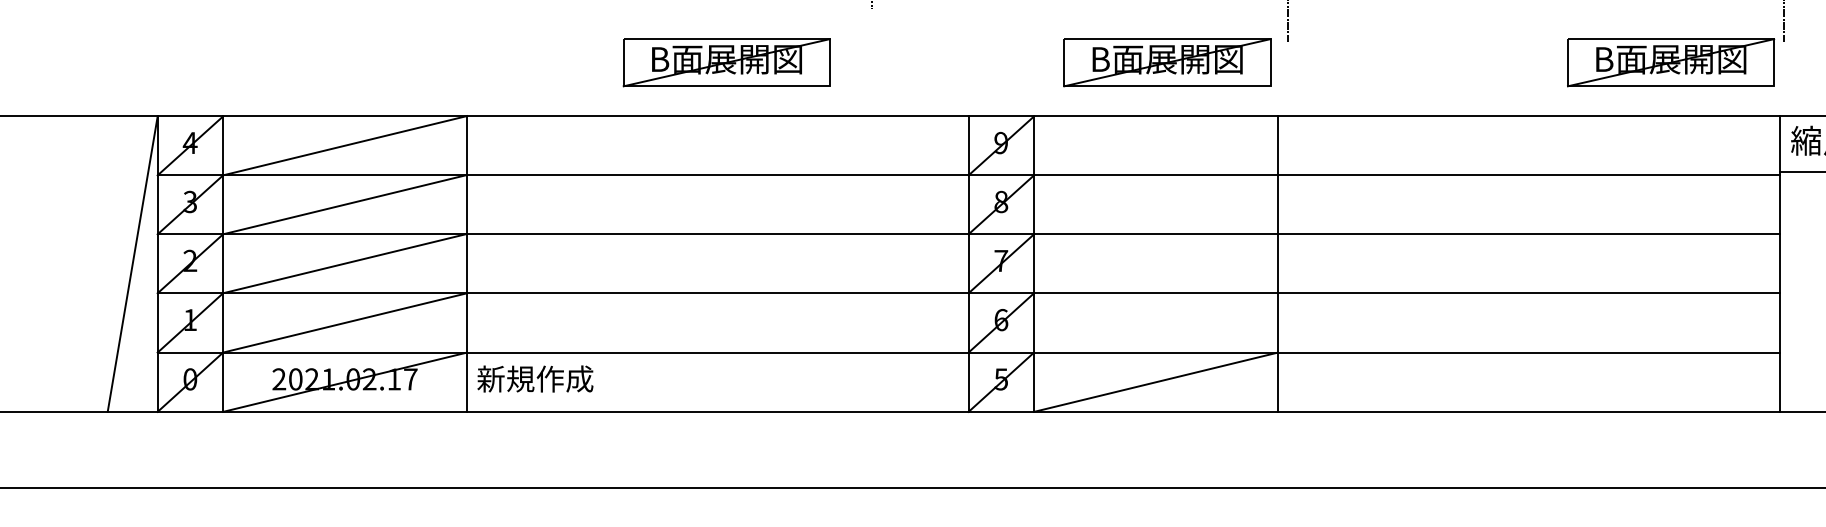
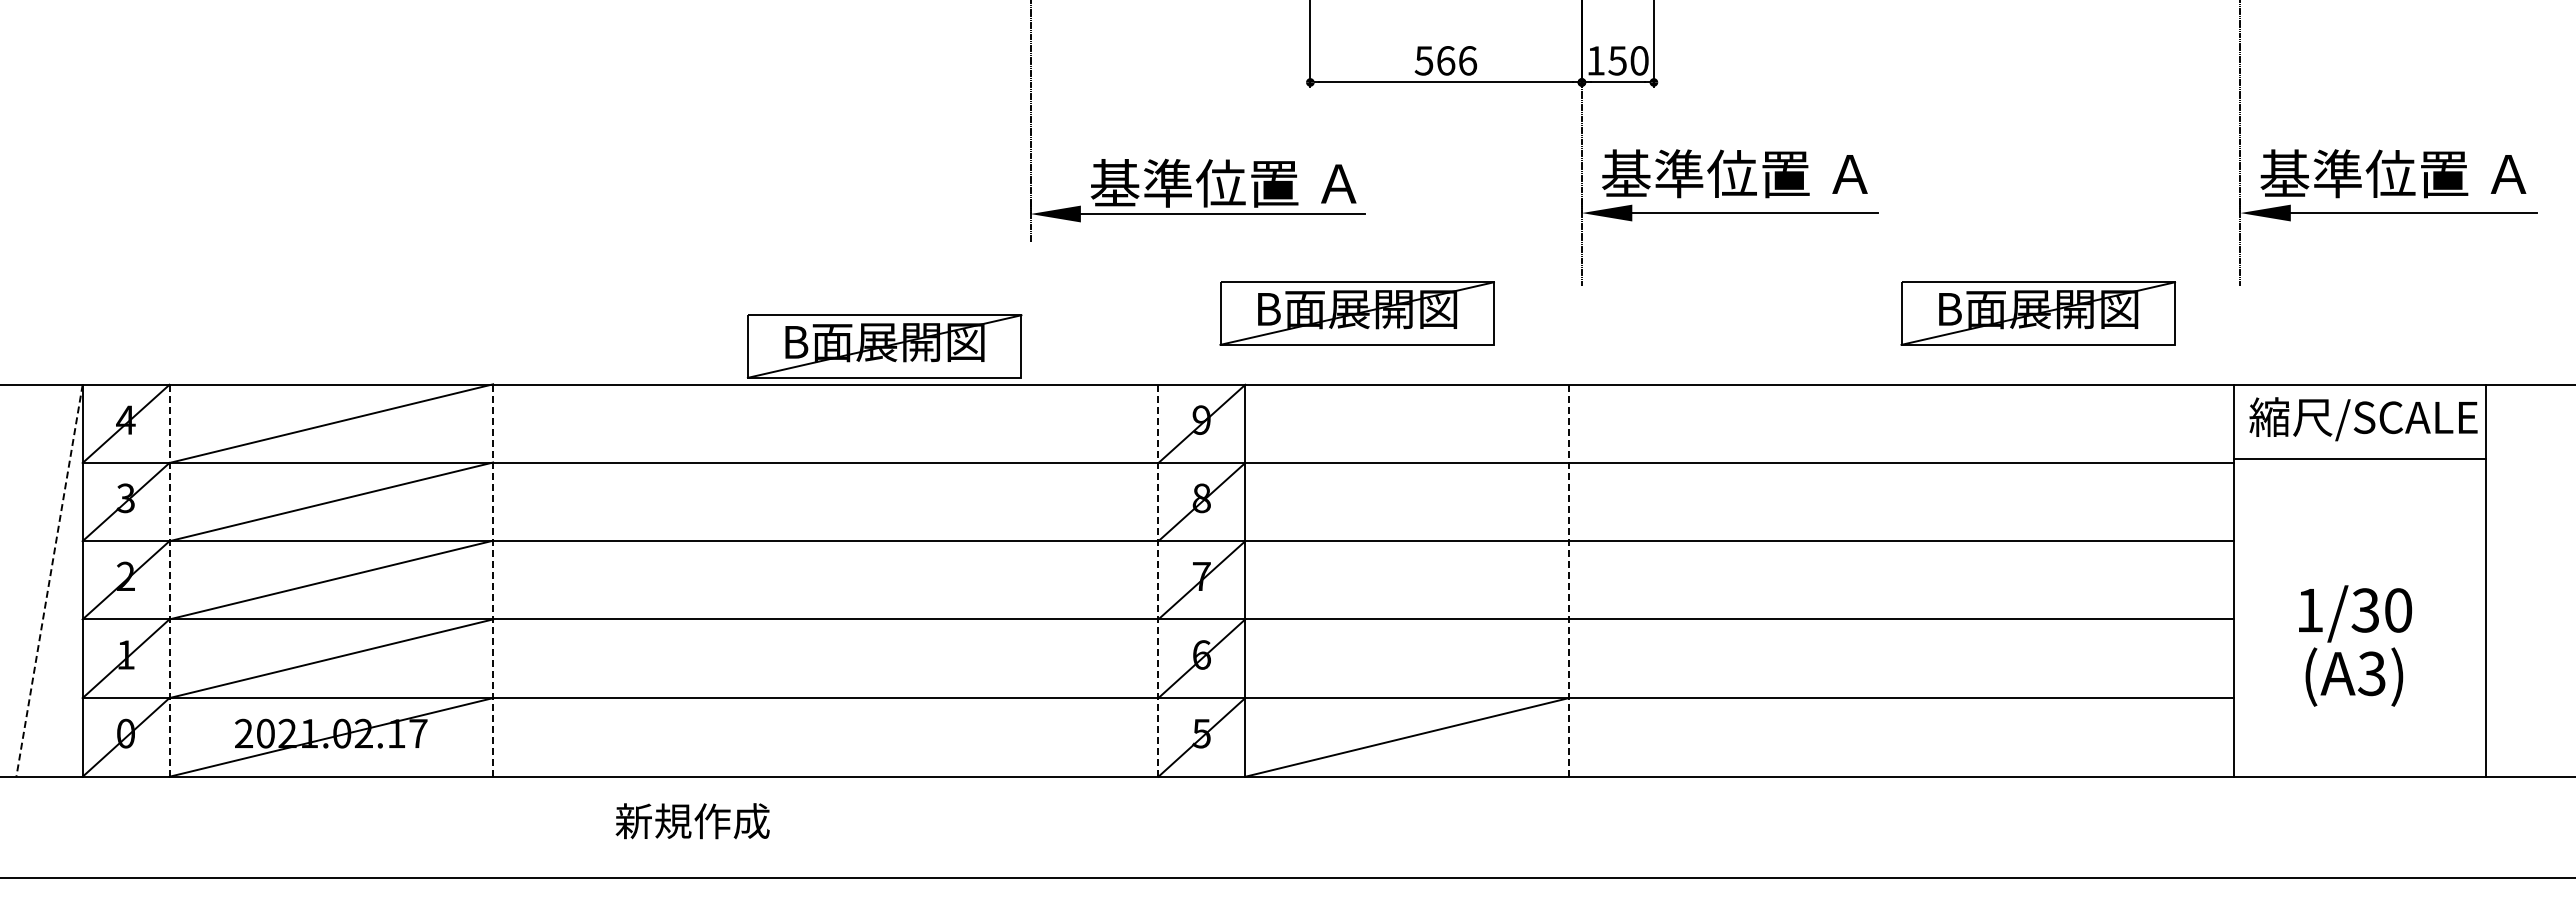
part: (726, 62) -> (884, 346), moved
part: (1166, 62) -> (1356, 313), moved
part: (1670, 62) -> (2037, 313), moved
line: (132, 263) -> (49, 580), solid -> dashed
line: (223, 263) -> (169, 580), solid -> dashed
line: (467, 263) -> (493, 580), solid -> dashed
line: (968, 263) -> (1158, 580), solid -> dashed
line: (1277, 263) -> (1568, 580), solid -> dashed
text: (535, 379) -> (692, 821), moved

